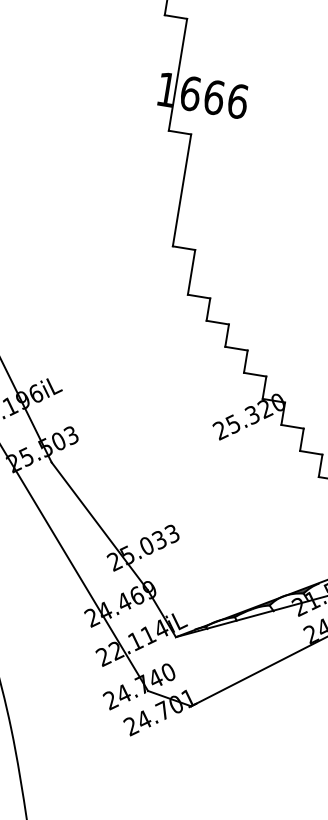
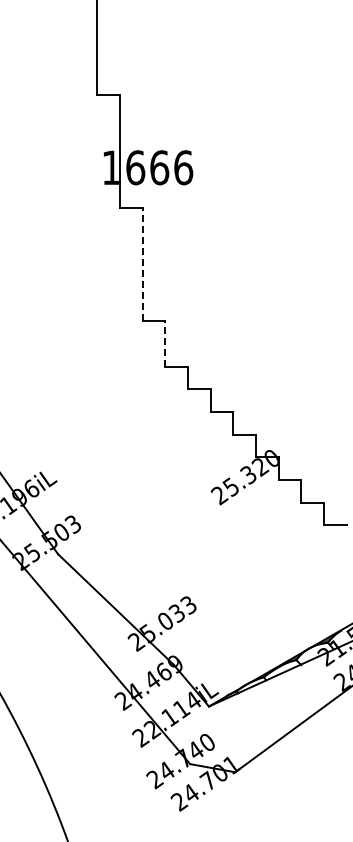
line: (181, 190) -> (142, 264), solid -> dashed
line: (191, 272) -> (165, 344), solid -> dashed

